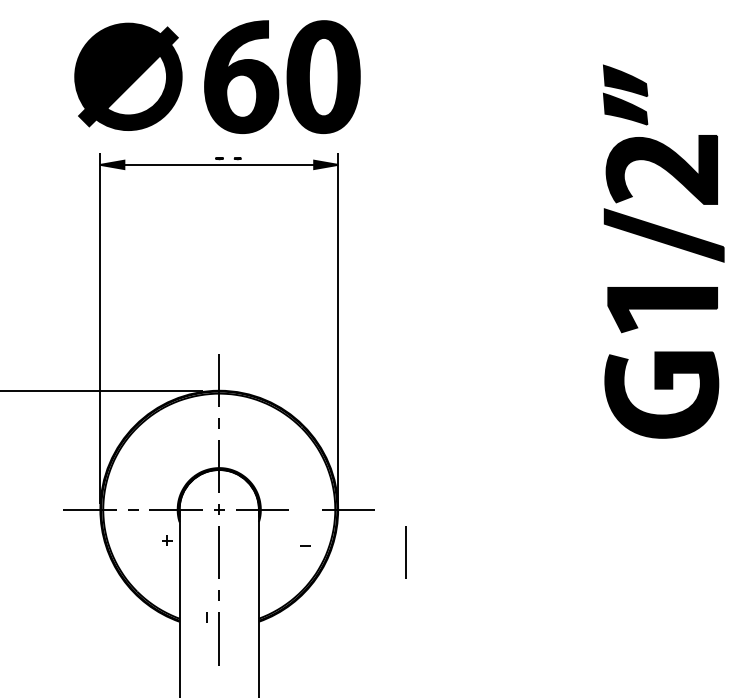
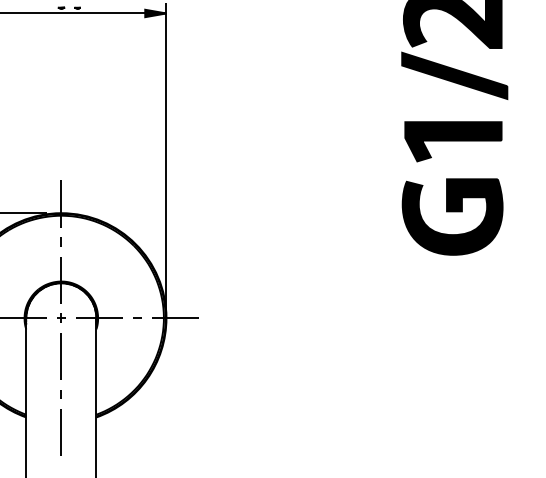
part: (167, 540) -> (15, 345), removed
line: (305, 545) -> (137, 318), moved
line: (405, 552) -> (226, 356), removed
line: (206, 617) -> (50, 413), removed

